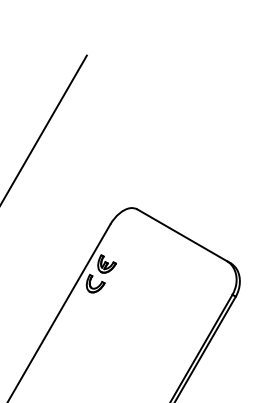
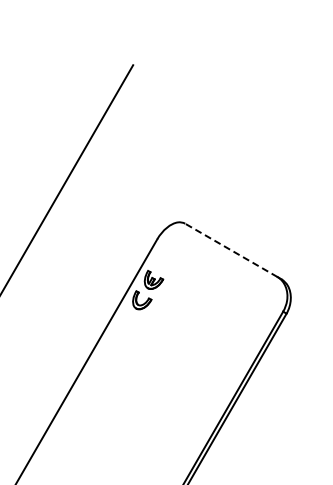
line: (182, 235) -> (231, 250), solid -> dashed

